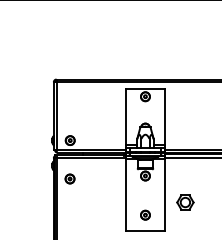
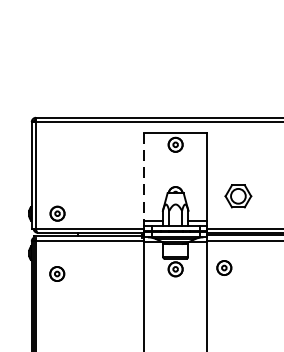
line: (125, 117) -> (144, 177), solid -> dashed
part: (185, 202) -> (238, 196), moved
part: (145, 214) -> (224, 266), moved

